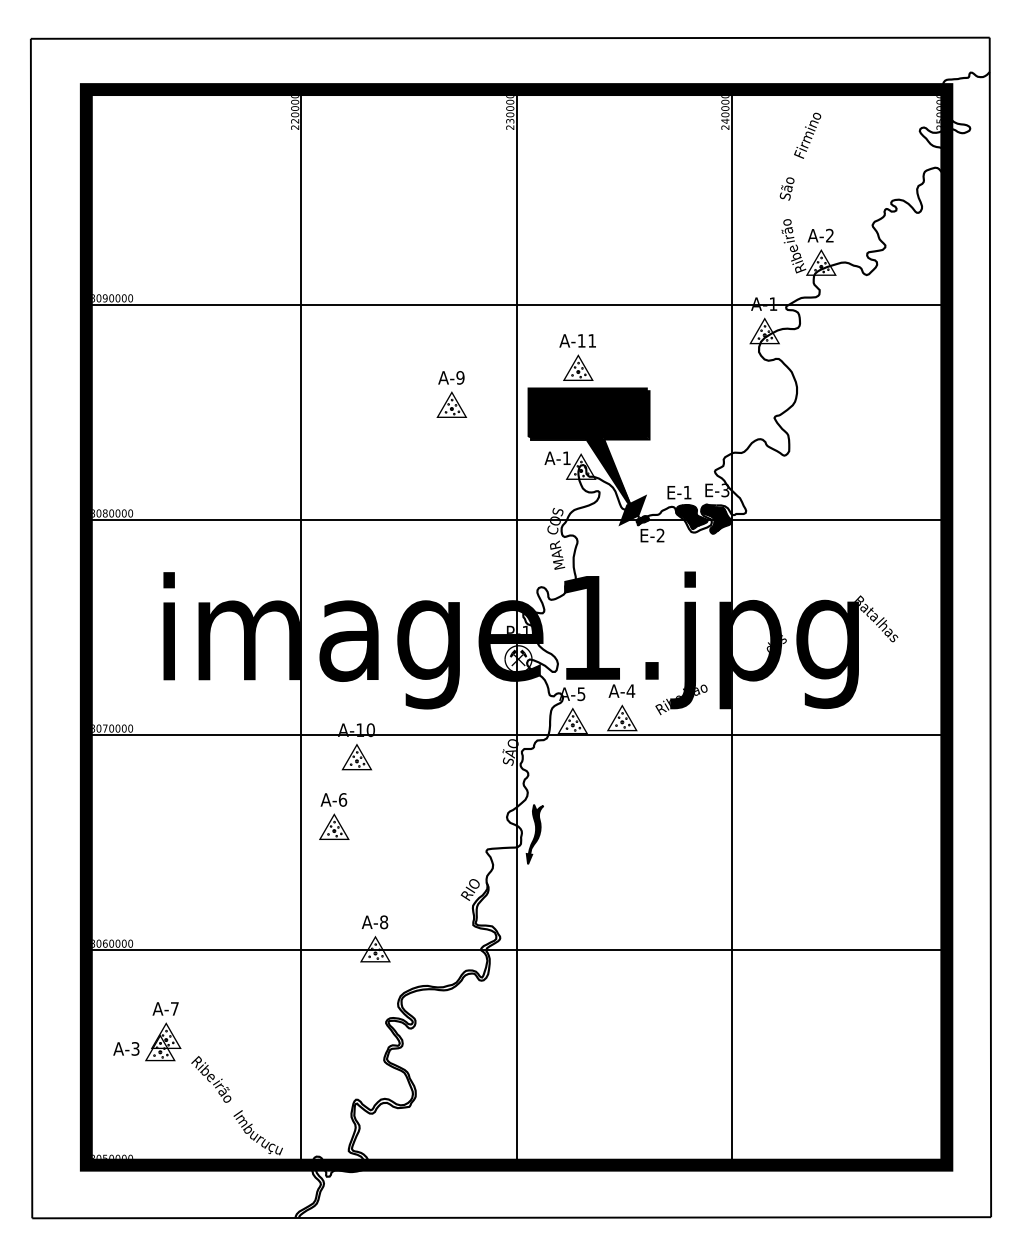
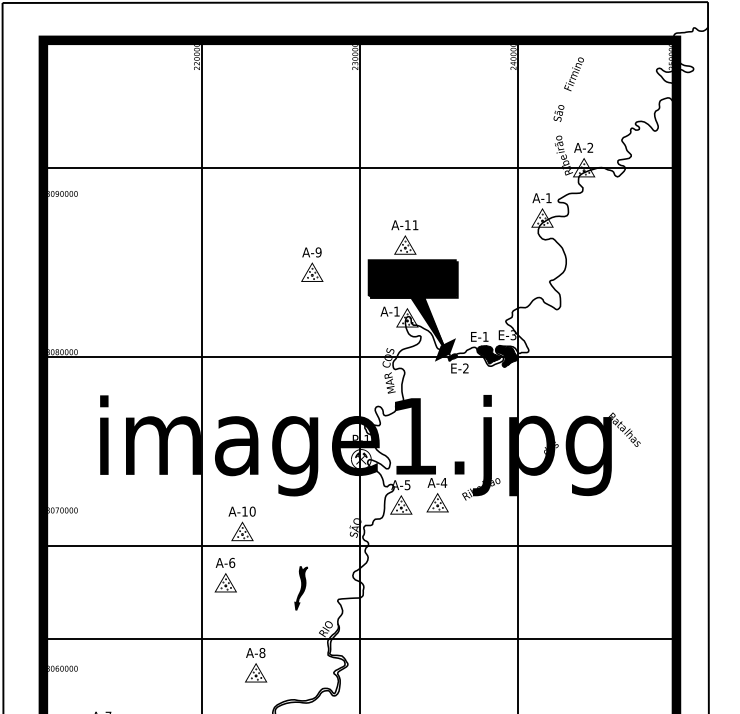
line: (516, 304) -> (359, 168), moved
line: (516, 734) -> (359, 545), moved
part: (534, 834) -> (300, 588), moved
line: (516, 950) -> (359, 639), moved

